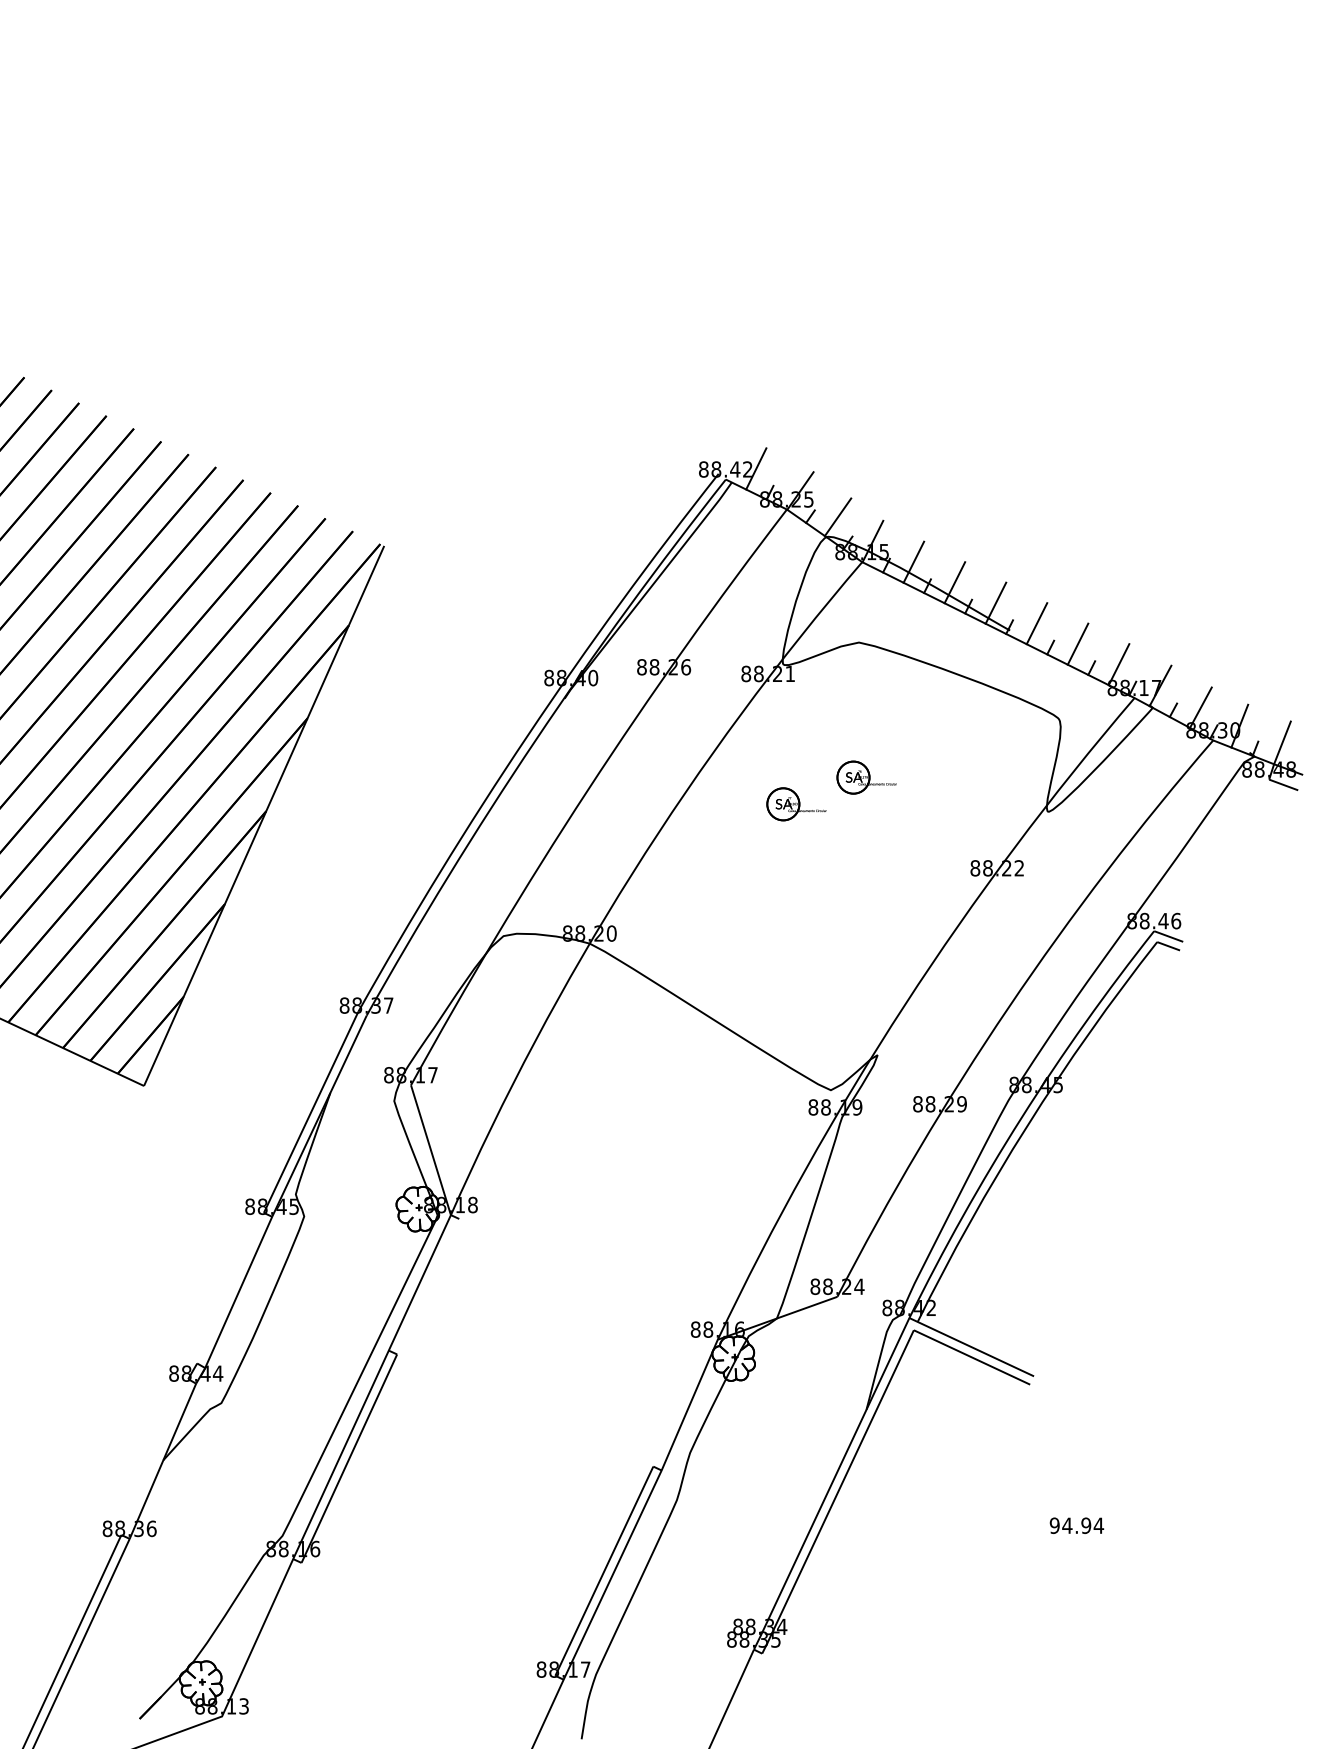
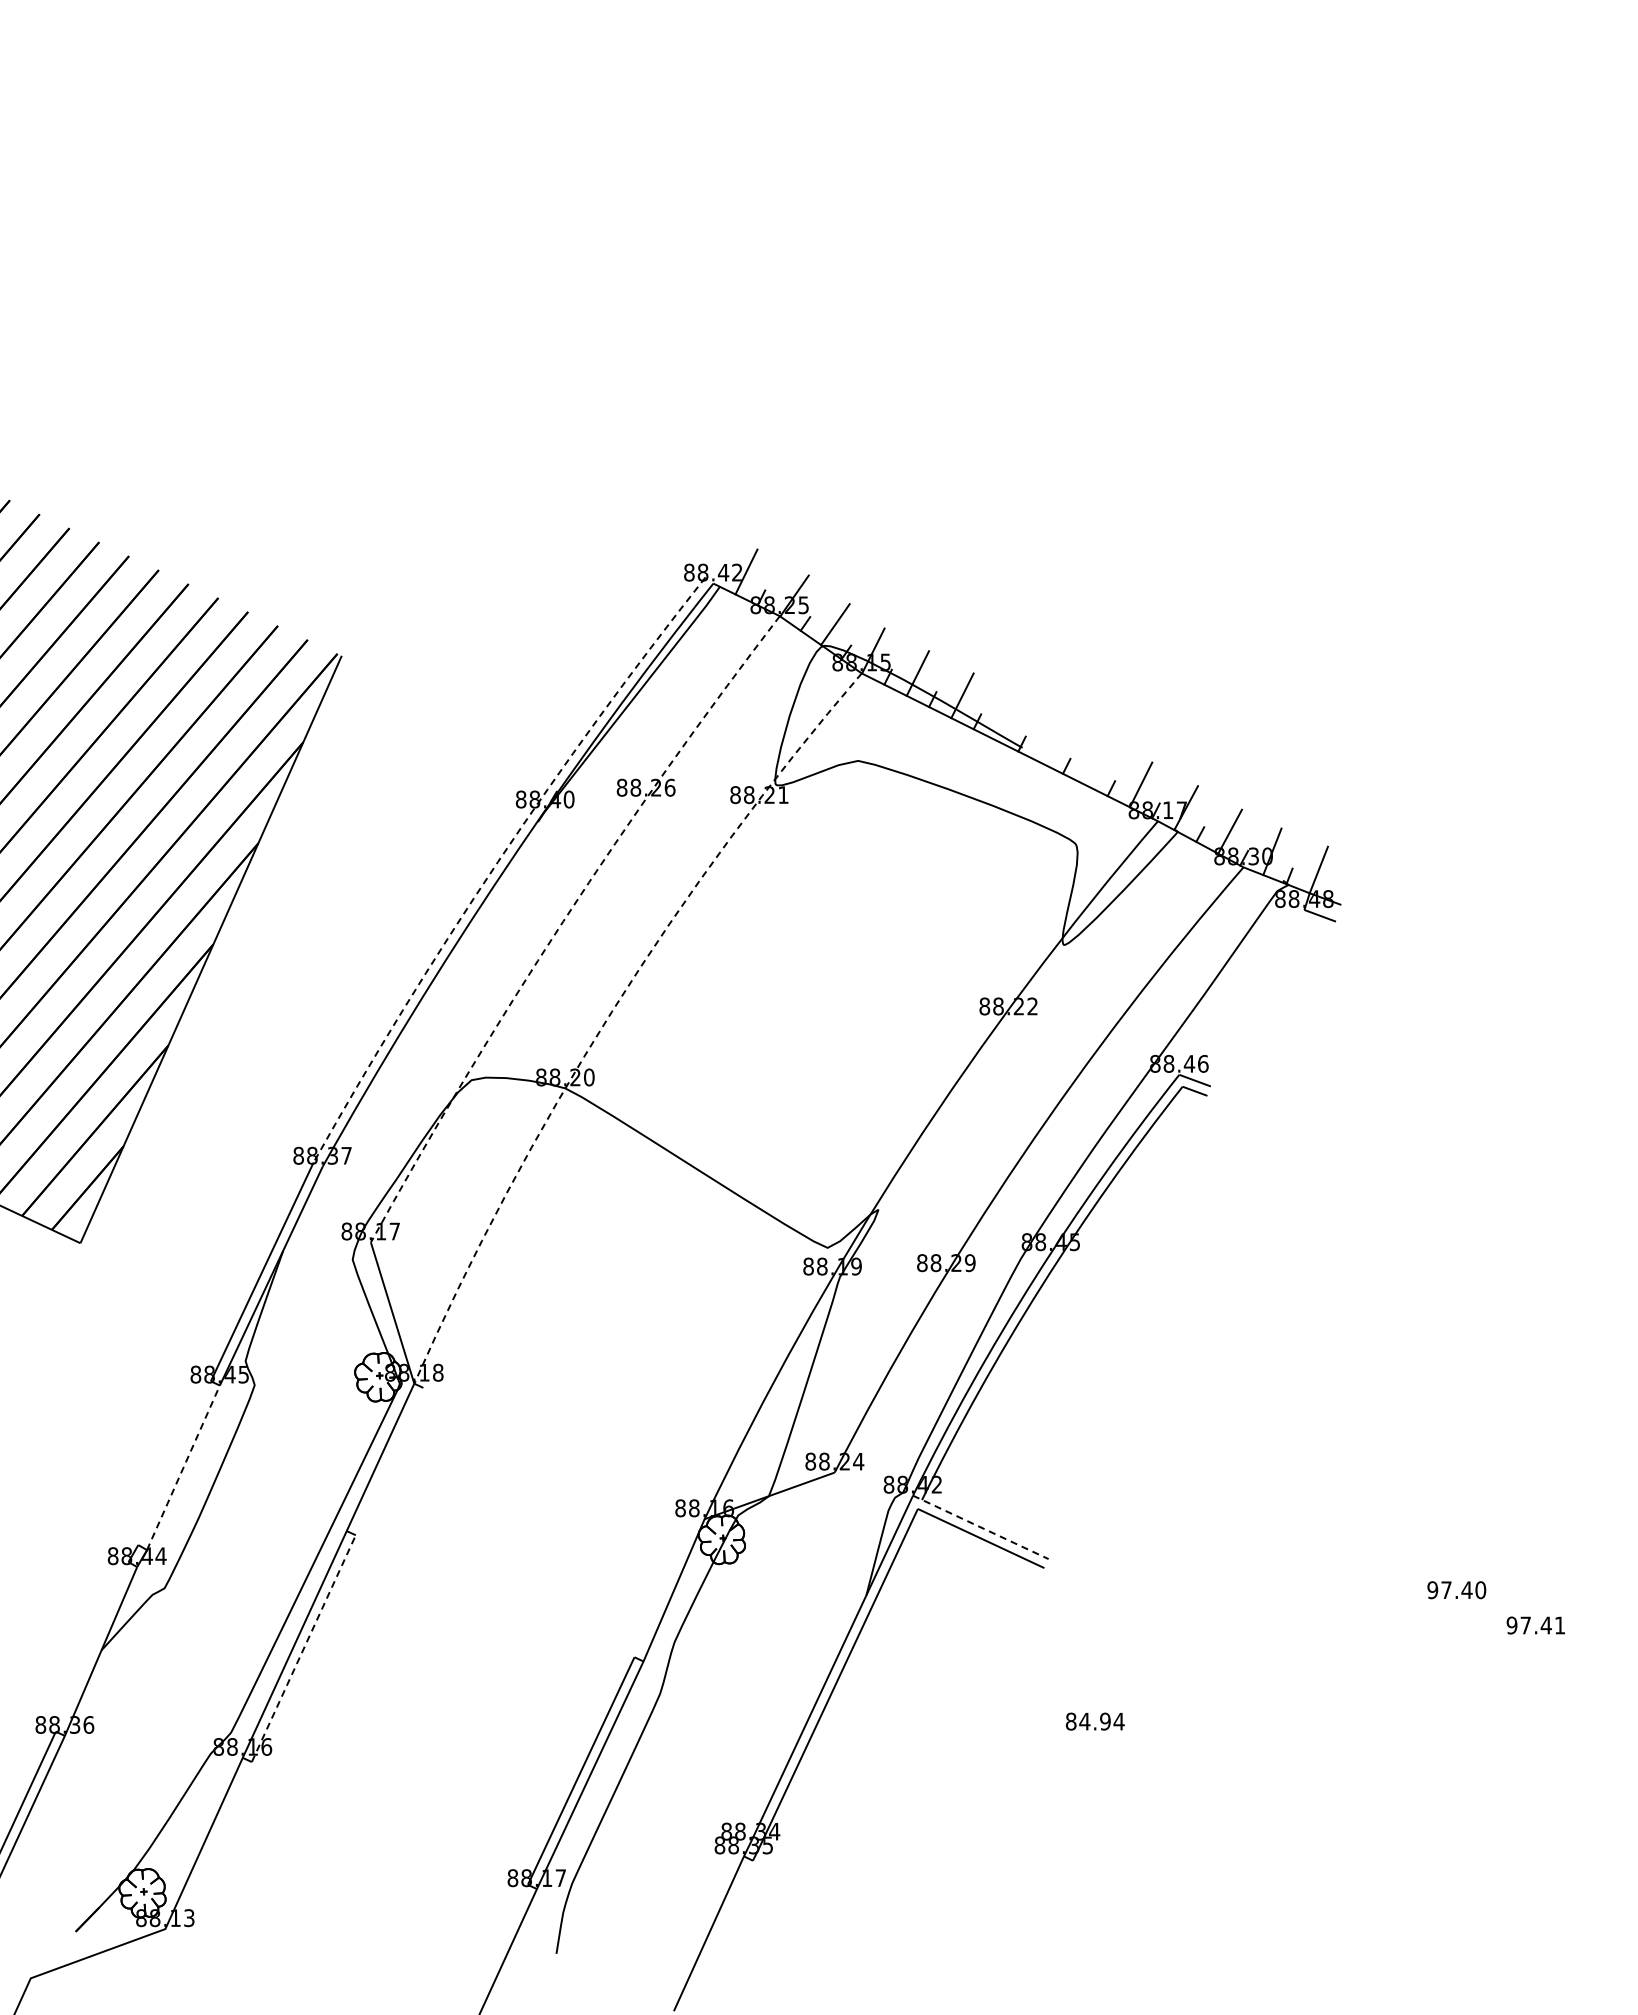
line: (996, 602) -> (1007, 717), removed
line: (1036, 623) -> (1051, 740), removed
line: (1078, 644) -> (1096, 762), removed
arc: (527, 735) -> (497, 862), solid -> dashed
part: (866, 777) -> (866, 907), removed
arc: (588, 790) -> (563, 921), solid -> dashed
part: (795, 803) -> (789, 936), removed
arc: (632, 873) -> (611, 1012), solid -> dashed
line: (238, 1292) -> (183, 1467), solid -> dashed
line: (971, 1347) -> (980, 1527), solid -> dashed
line: (349, 1458) -> (303, 1648), solid -> dashed
text: (1054, 1525) -> (1070, 1721), 94.94 -> 84.94

